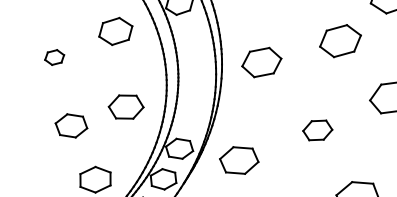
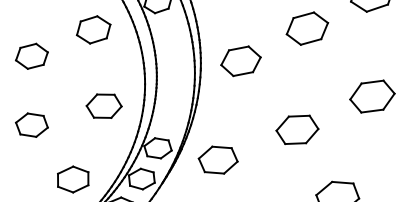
part: (340, 40) -> (307, 28), moved
part: (54, 56) -> (31, 55), size x1.67
part: (71, 125) -> (31, 124), moved
part: (317, 130) -> (297, 129), size x1.43

